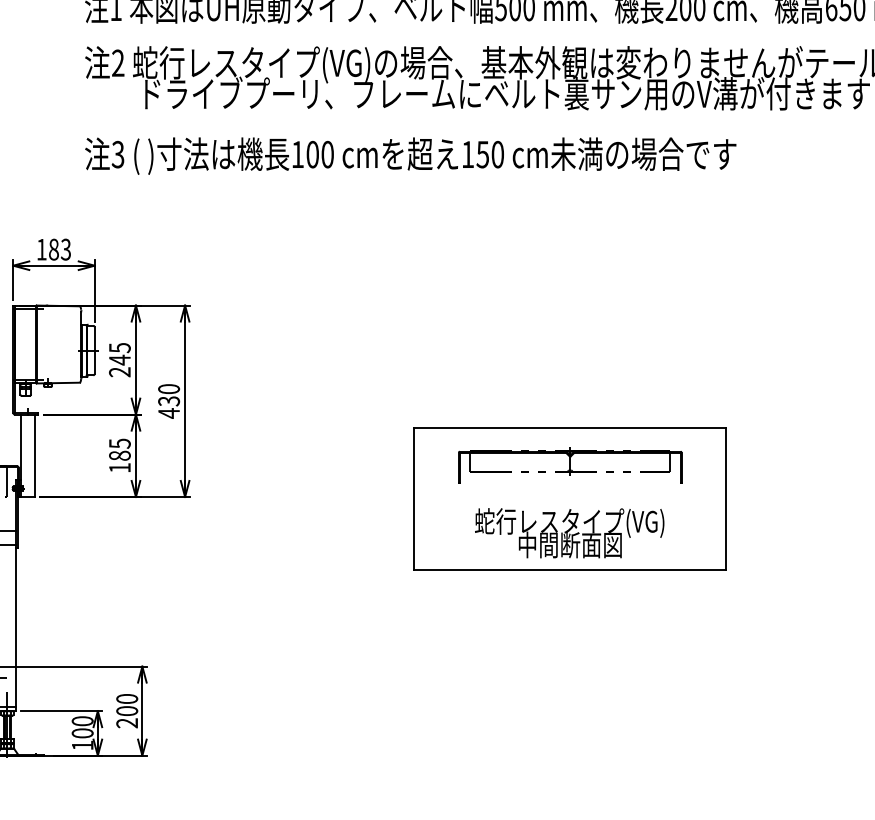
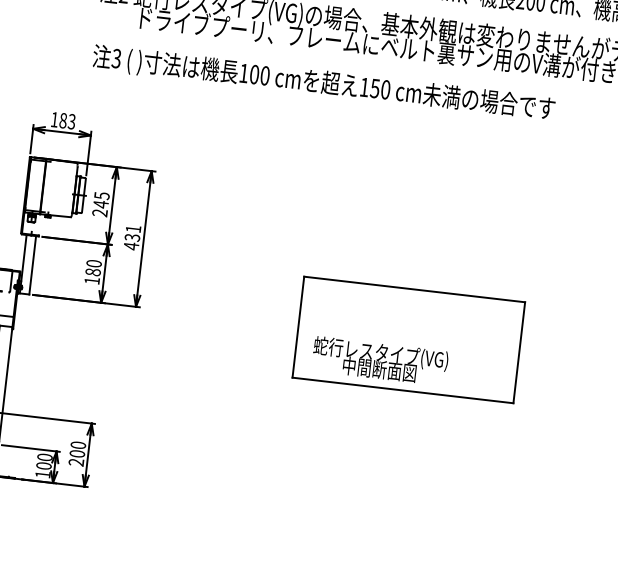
text: (169, 389) -> (133, 229), 430 -> 431
text: (119, 443) -> (93, 263), 185 -> 180
part: (570, 465) -> (411, 316), removed
text: (569, 533) -> (379, 361), moved

